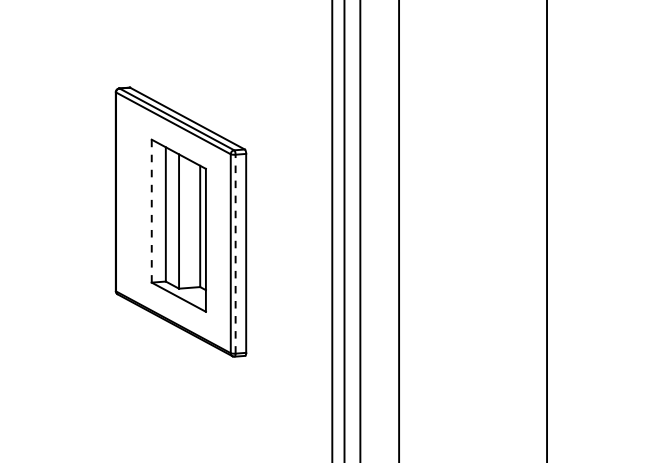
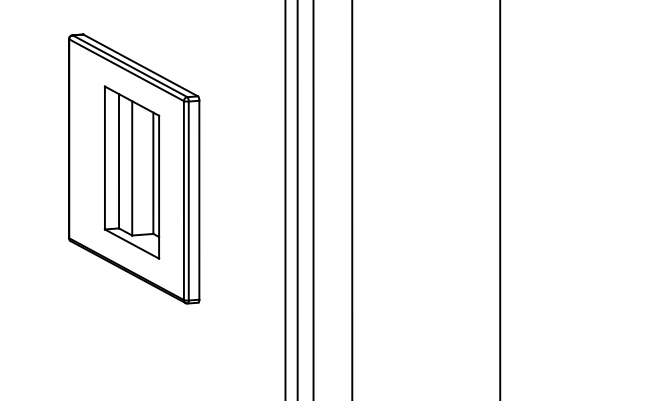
line: (151, 210) -> (104, 157), dashed -> solid
line: (235, 253) -> (188, 200), dashed -> solid

